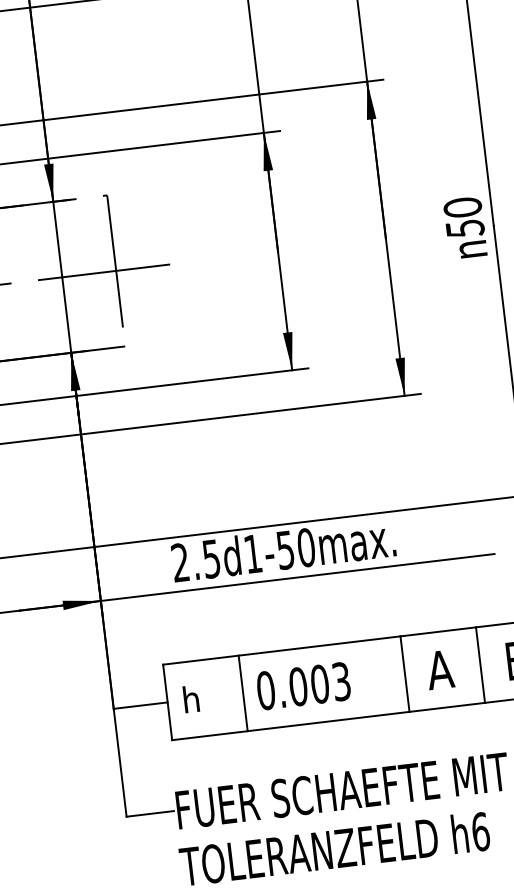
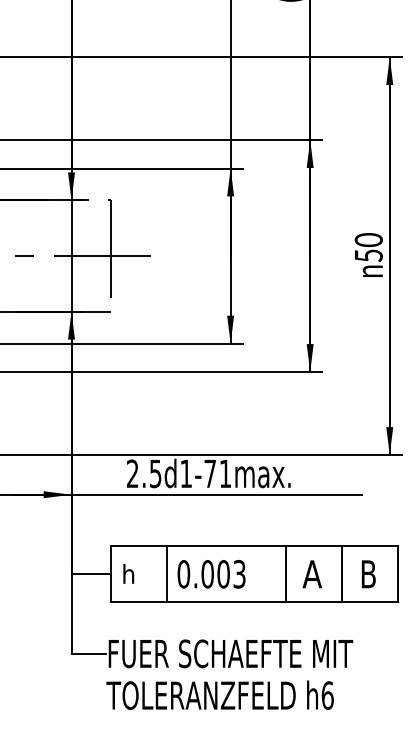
text: (295, 548) -> (217, 473), 2.5d1-50max. -> 2.5d1-71max.

